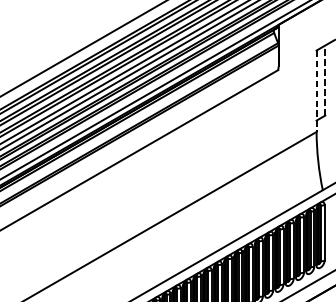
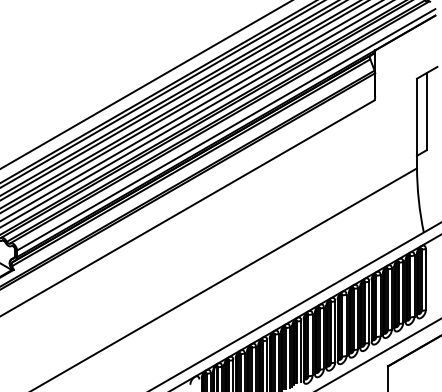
line: (325, 80) -> (426, 111), dashed -> solid
line: (317, 91) -> (417, 123), dashed -> solid

